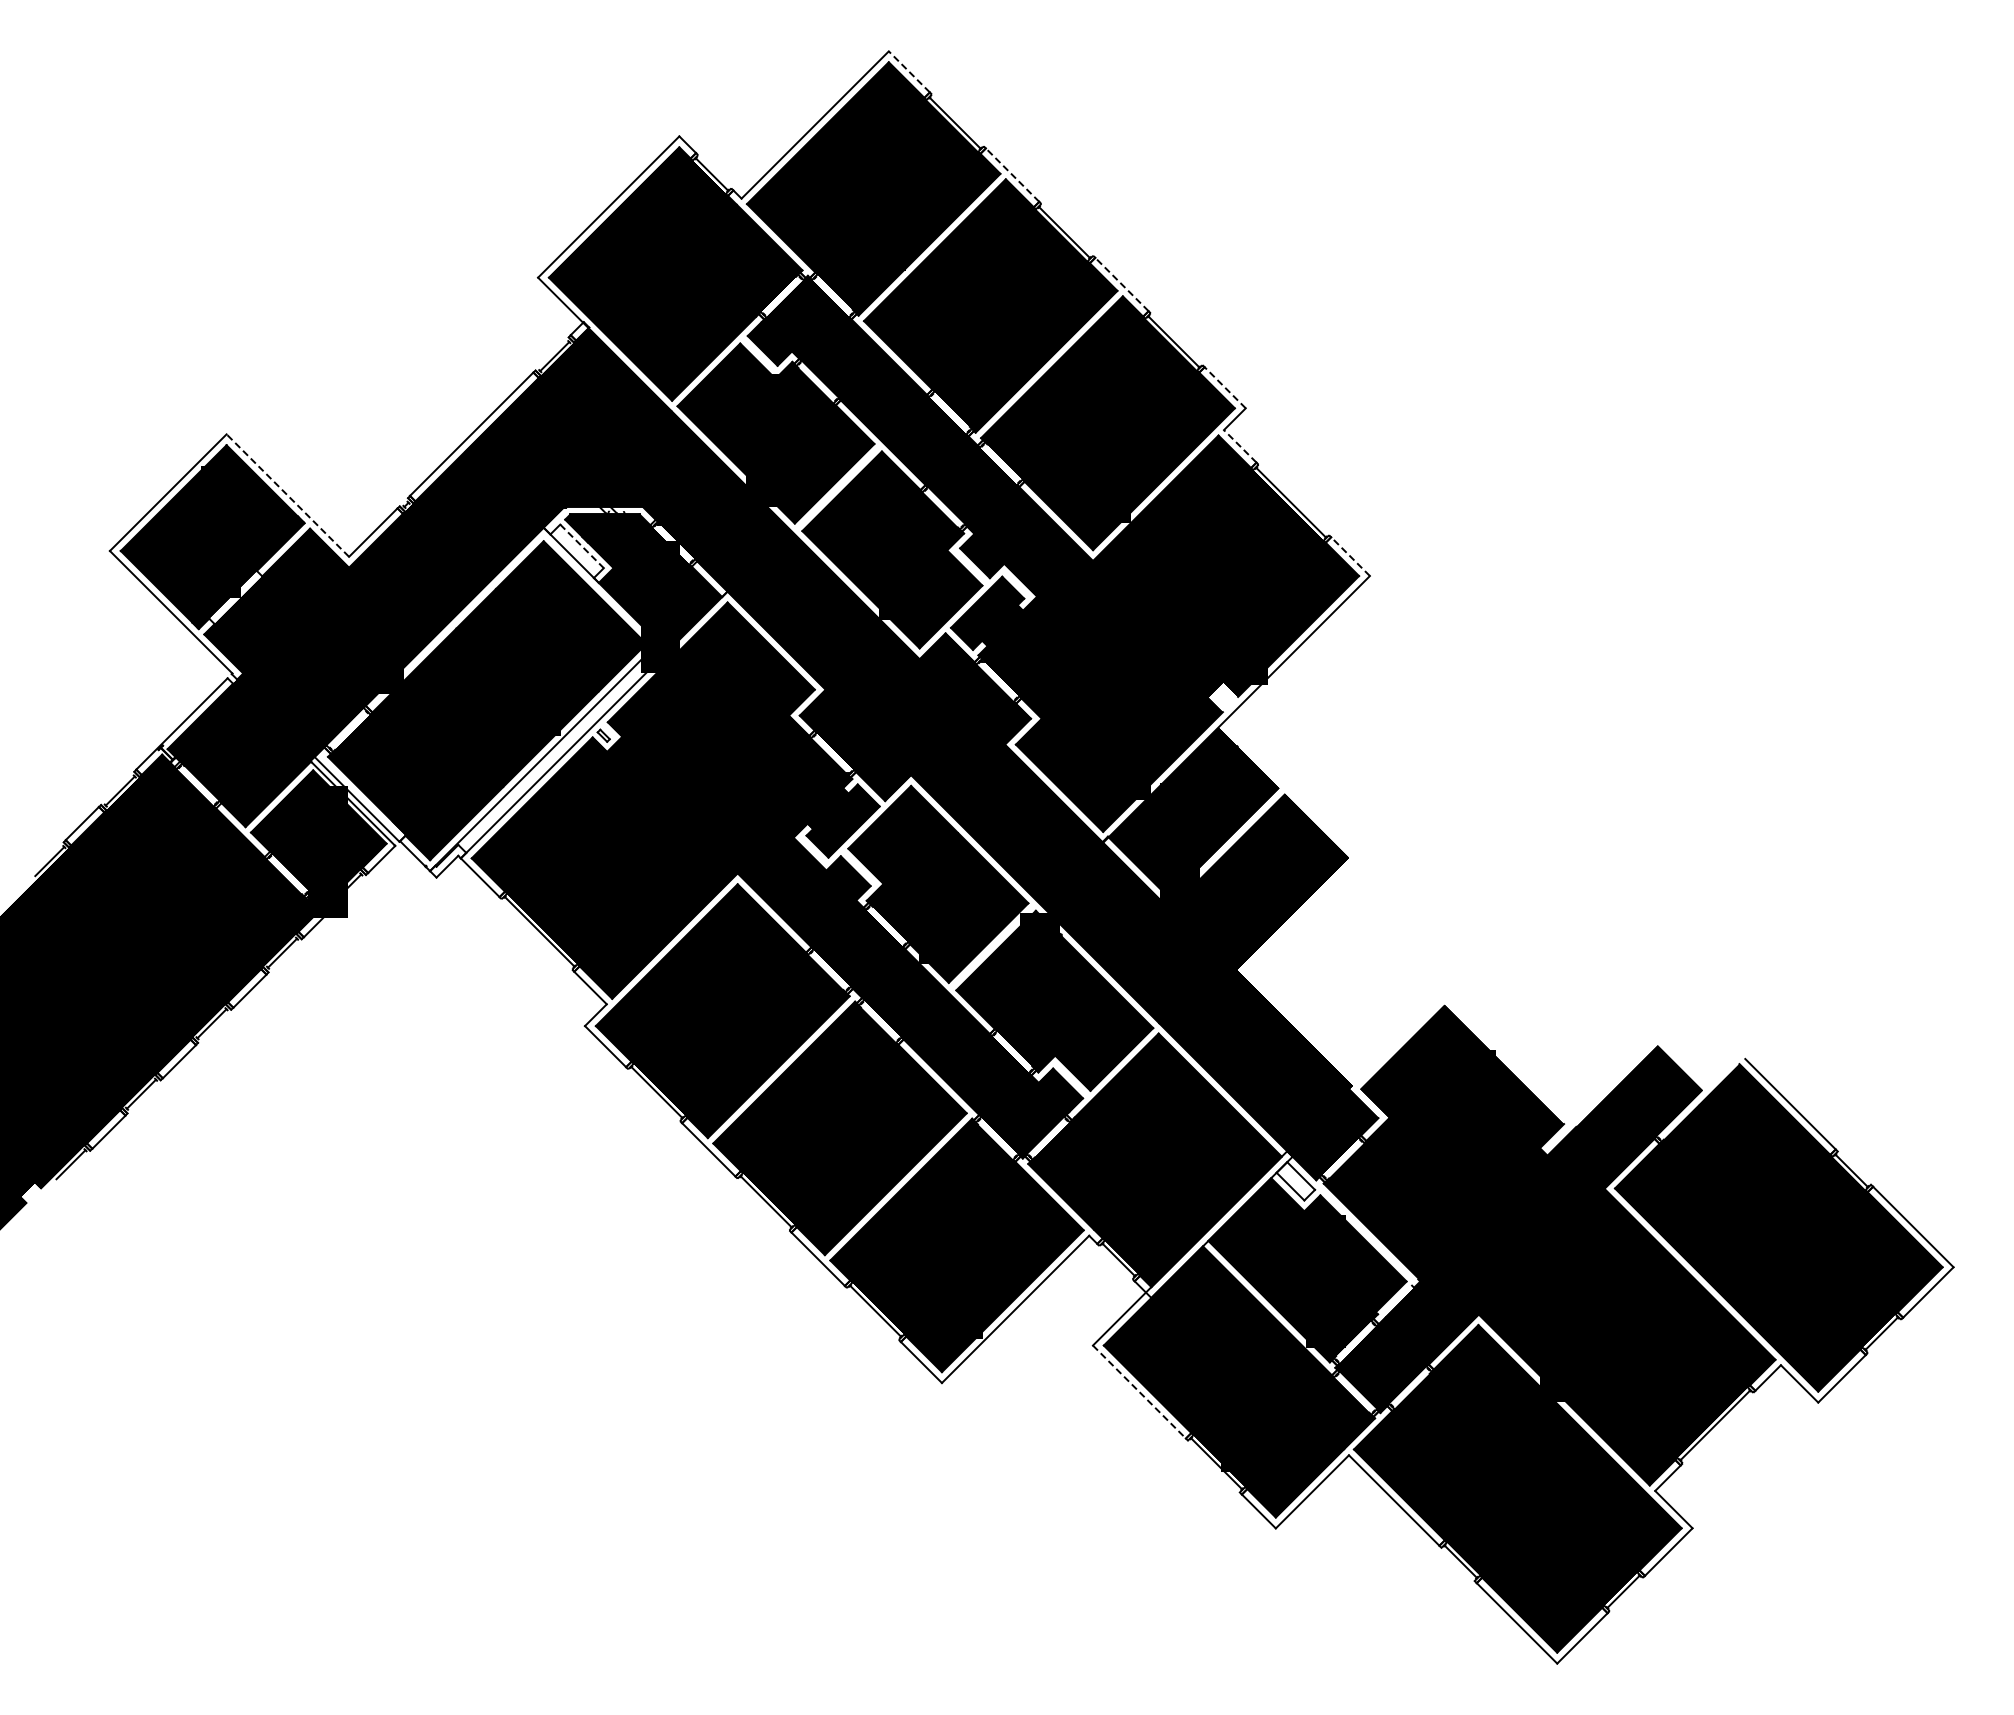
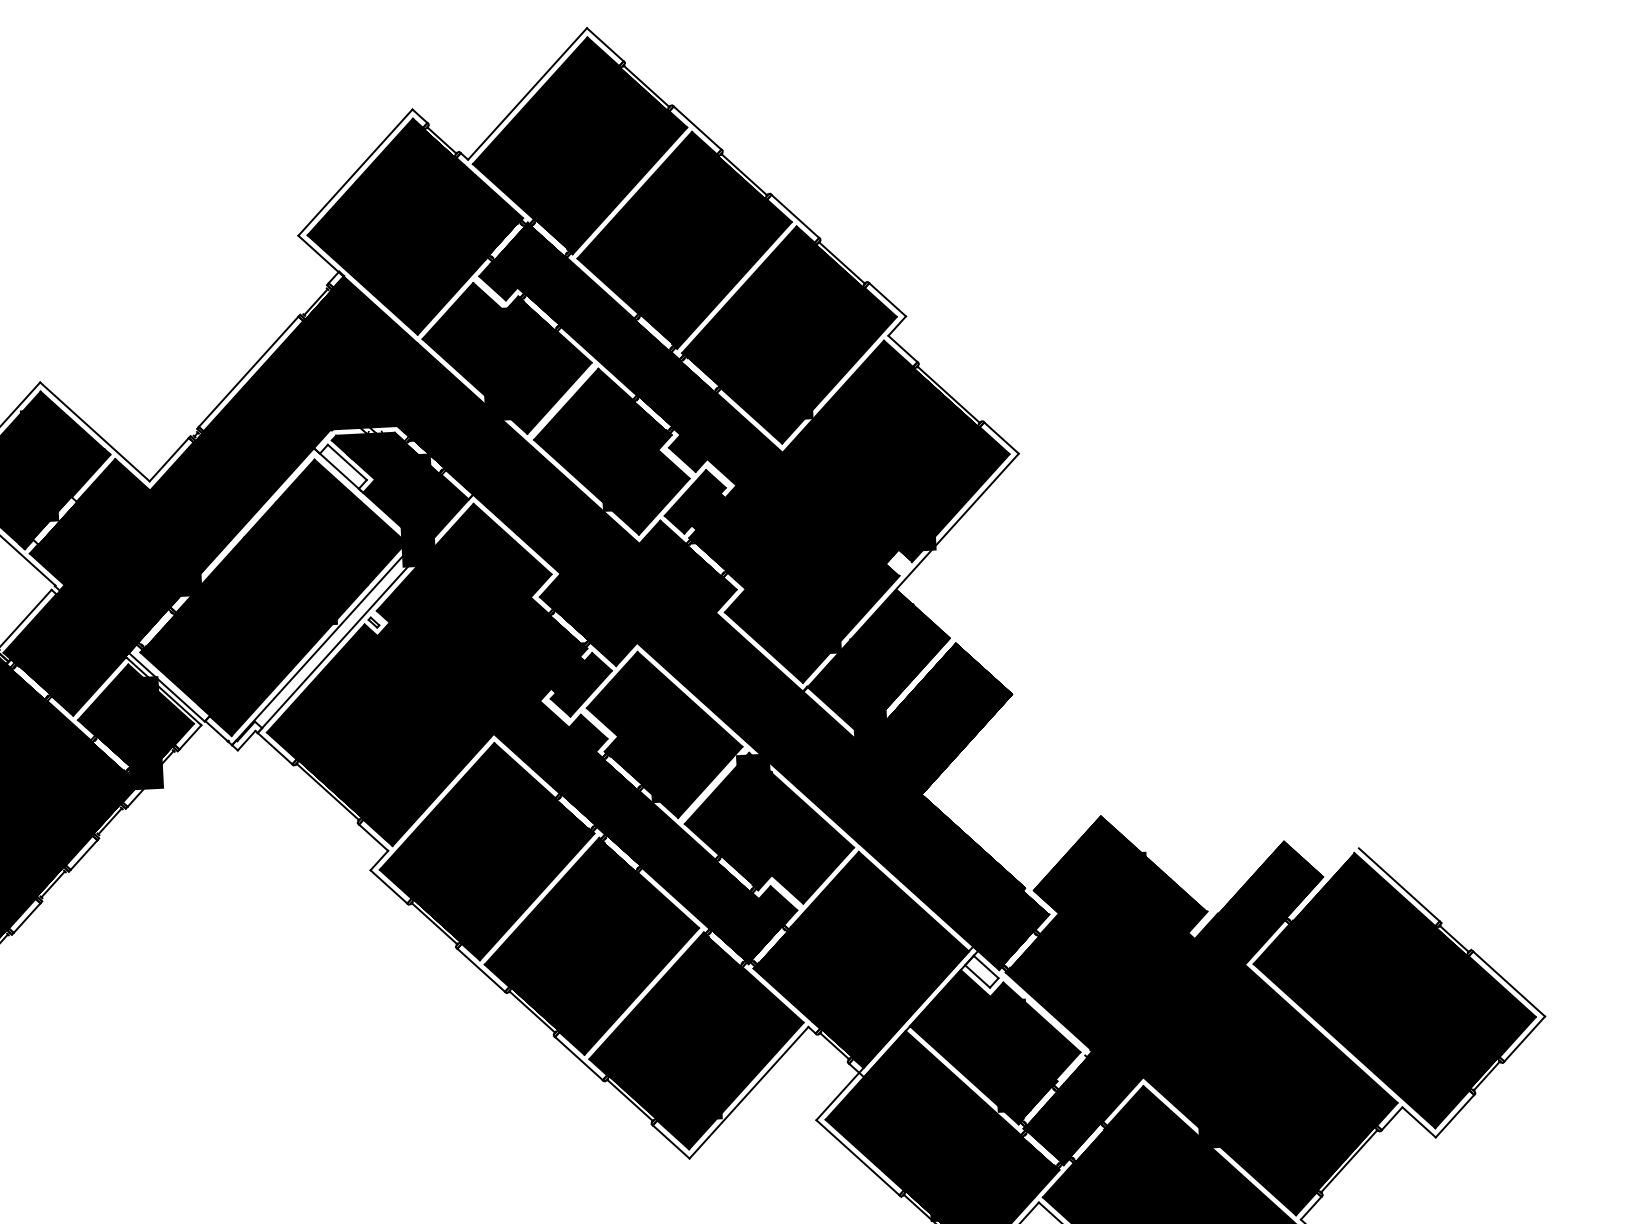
line: (909, 71) -> (605, 44), dashed -> solid
line: (1012, 175) -> (697, 128), dashed -> solid
line: (1121, 284) -> (794, 216), dashed -> solid
line: (1224, 387) -> (887, 299), dashed -> solid
line: (1239, 446) -> (902, 349), dashed -> solid
line: (287, 495) -> (94, 431), dashed -> solid
line: (582, 546) -> (347, 462), dashed -> solid
line: (1350, 556) -> (1001, 437), dashed -> solid
line: (1139, 1392) -> (858, 1158), dashed -> solid

